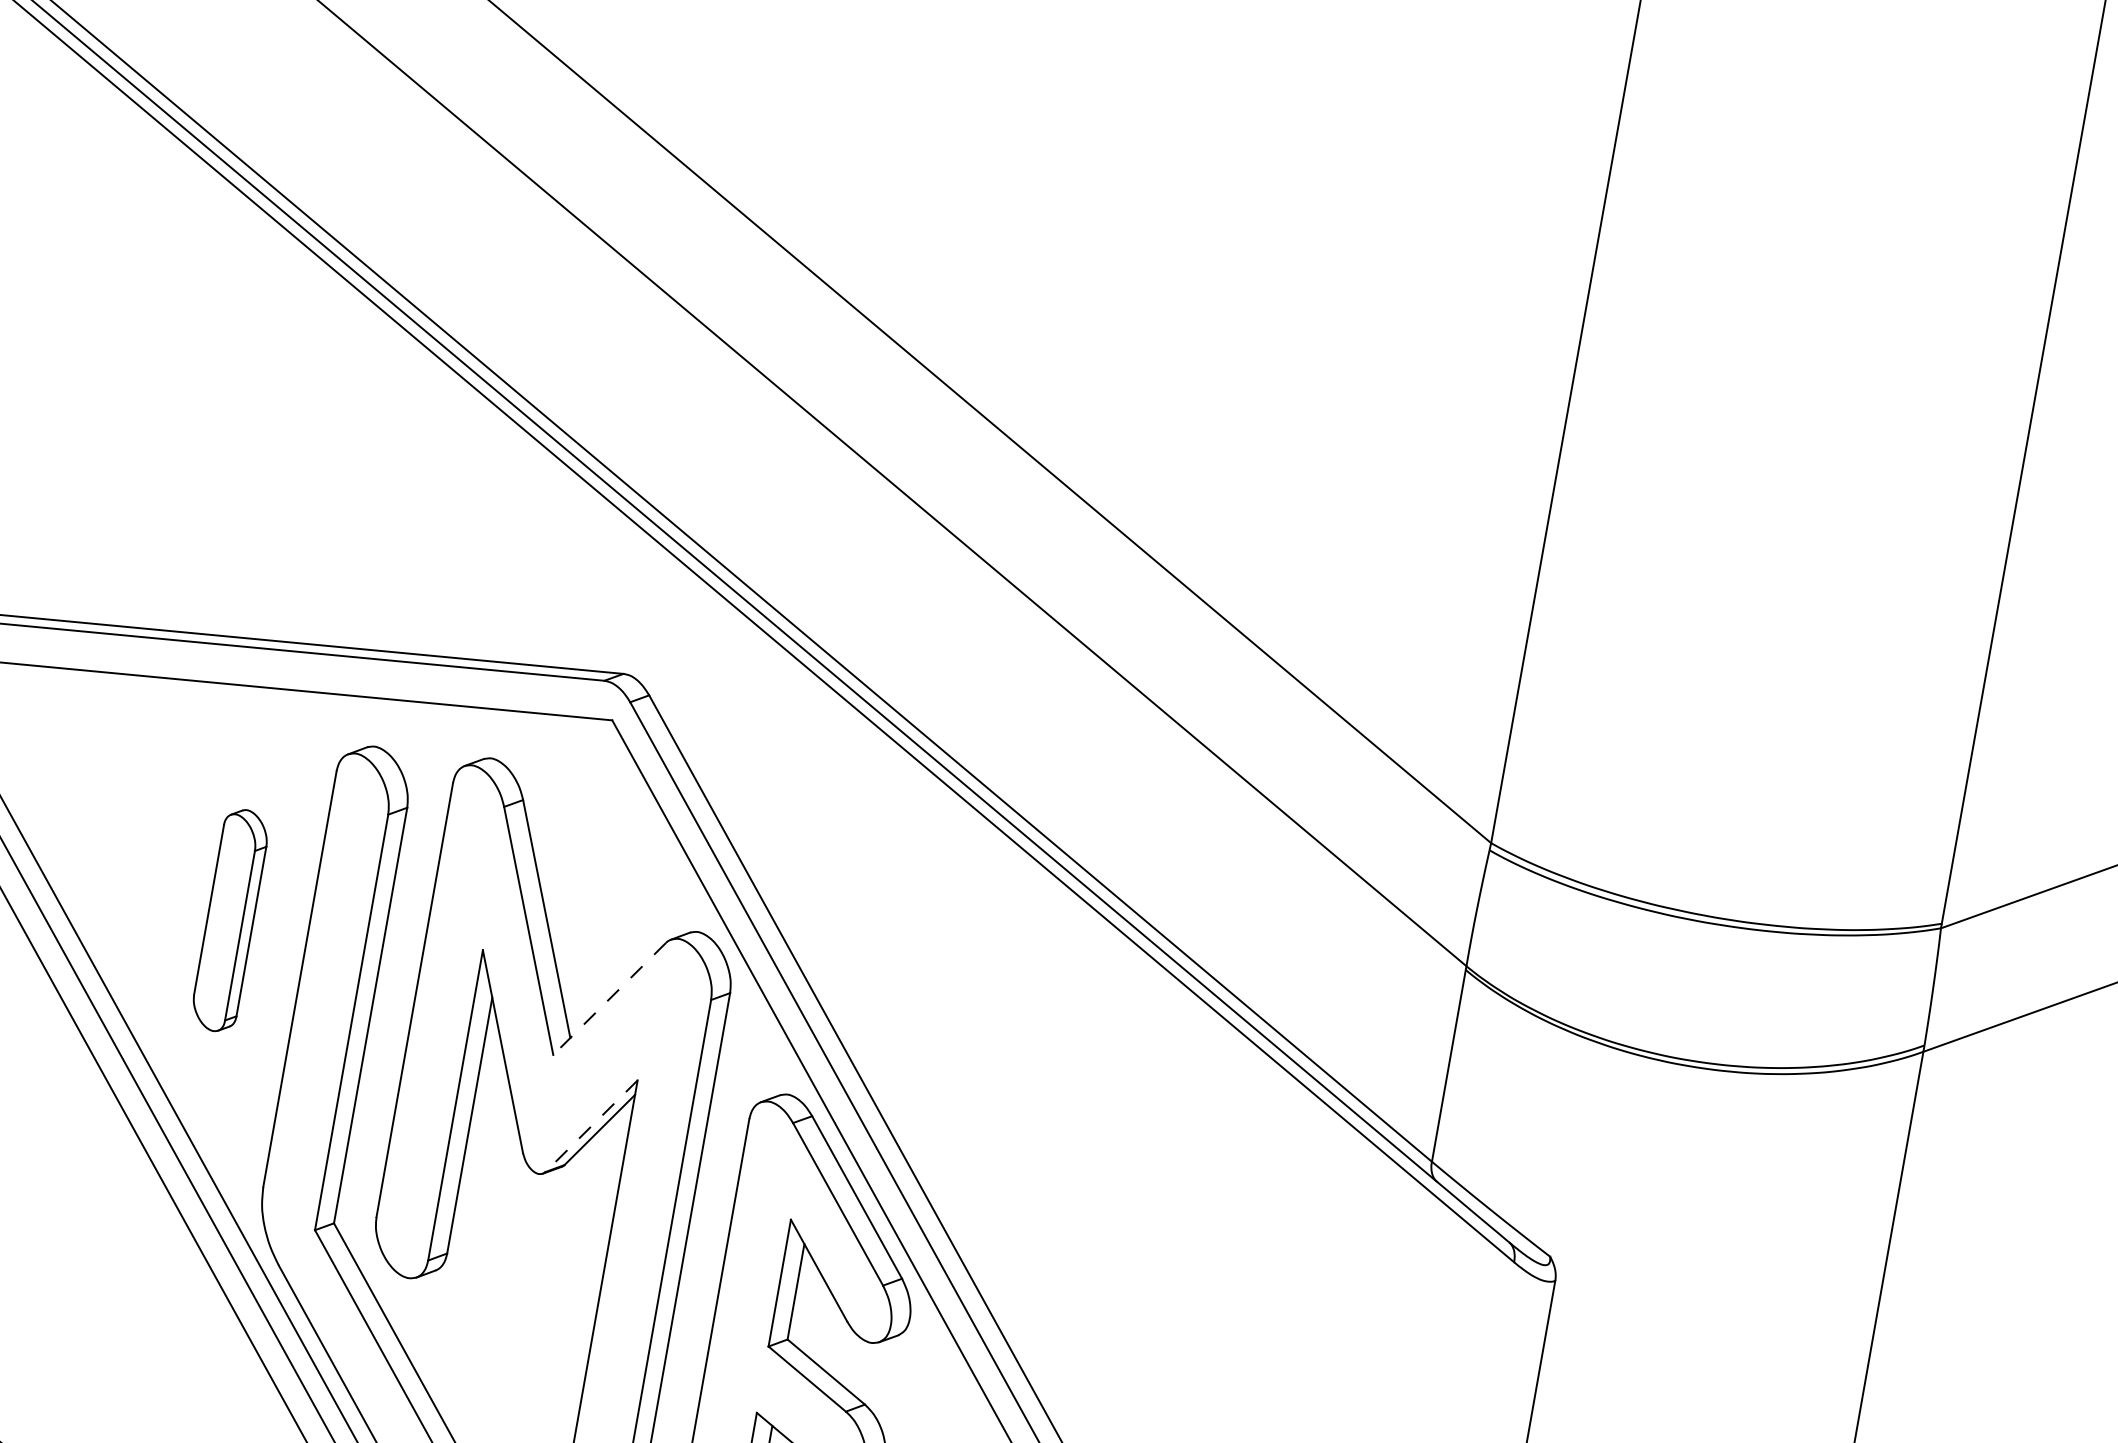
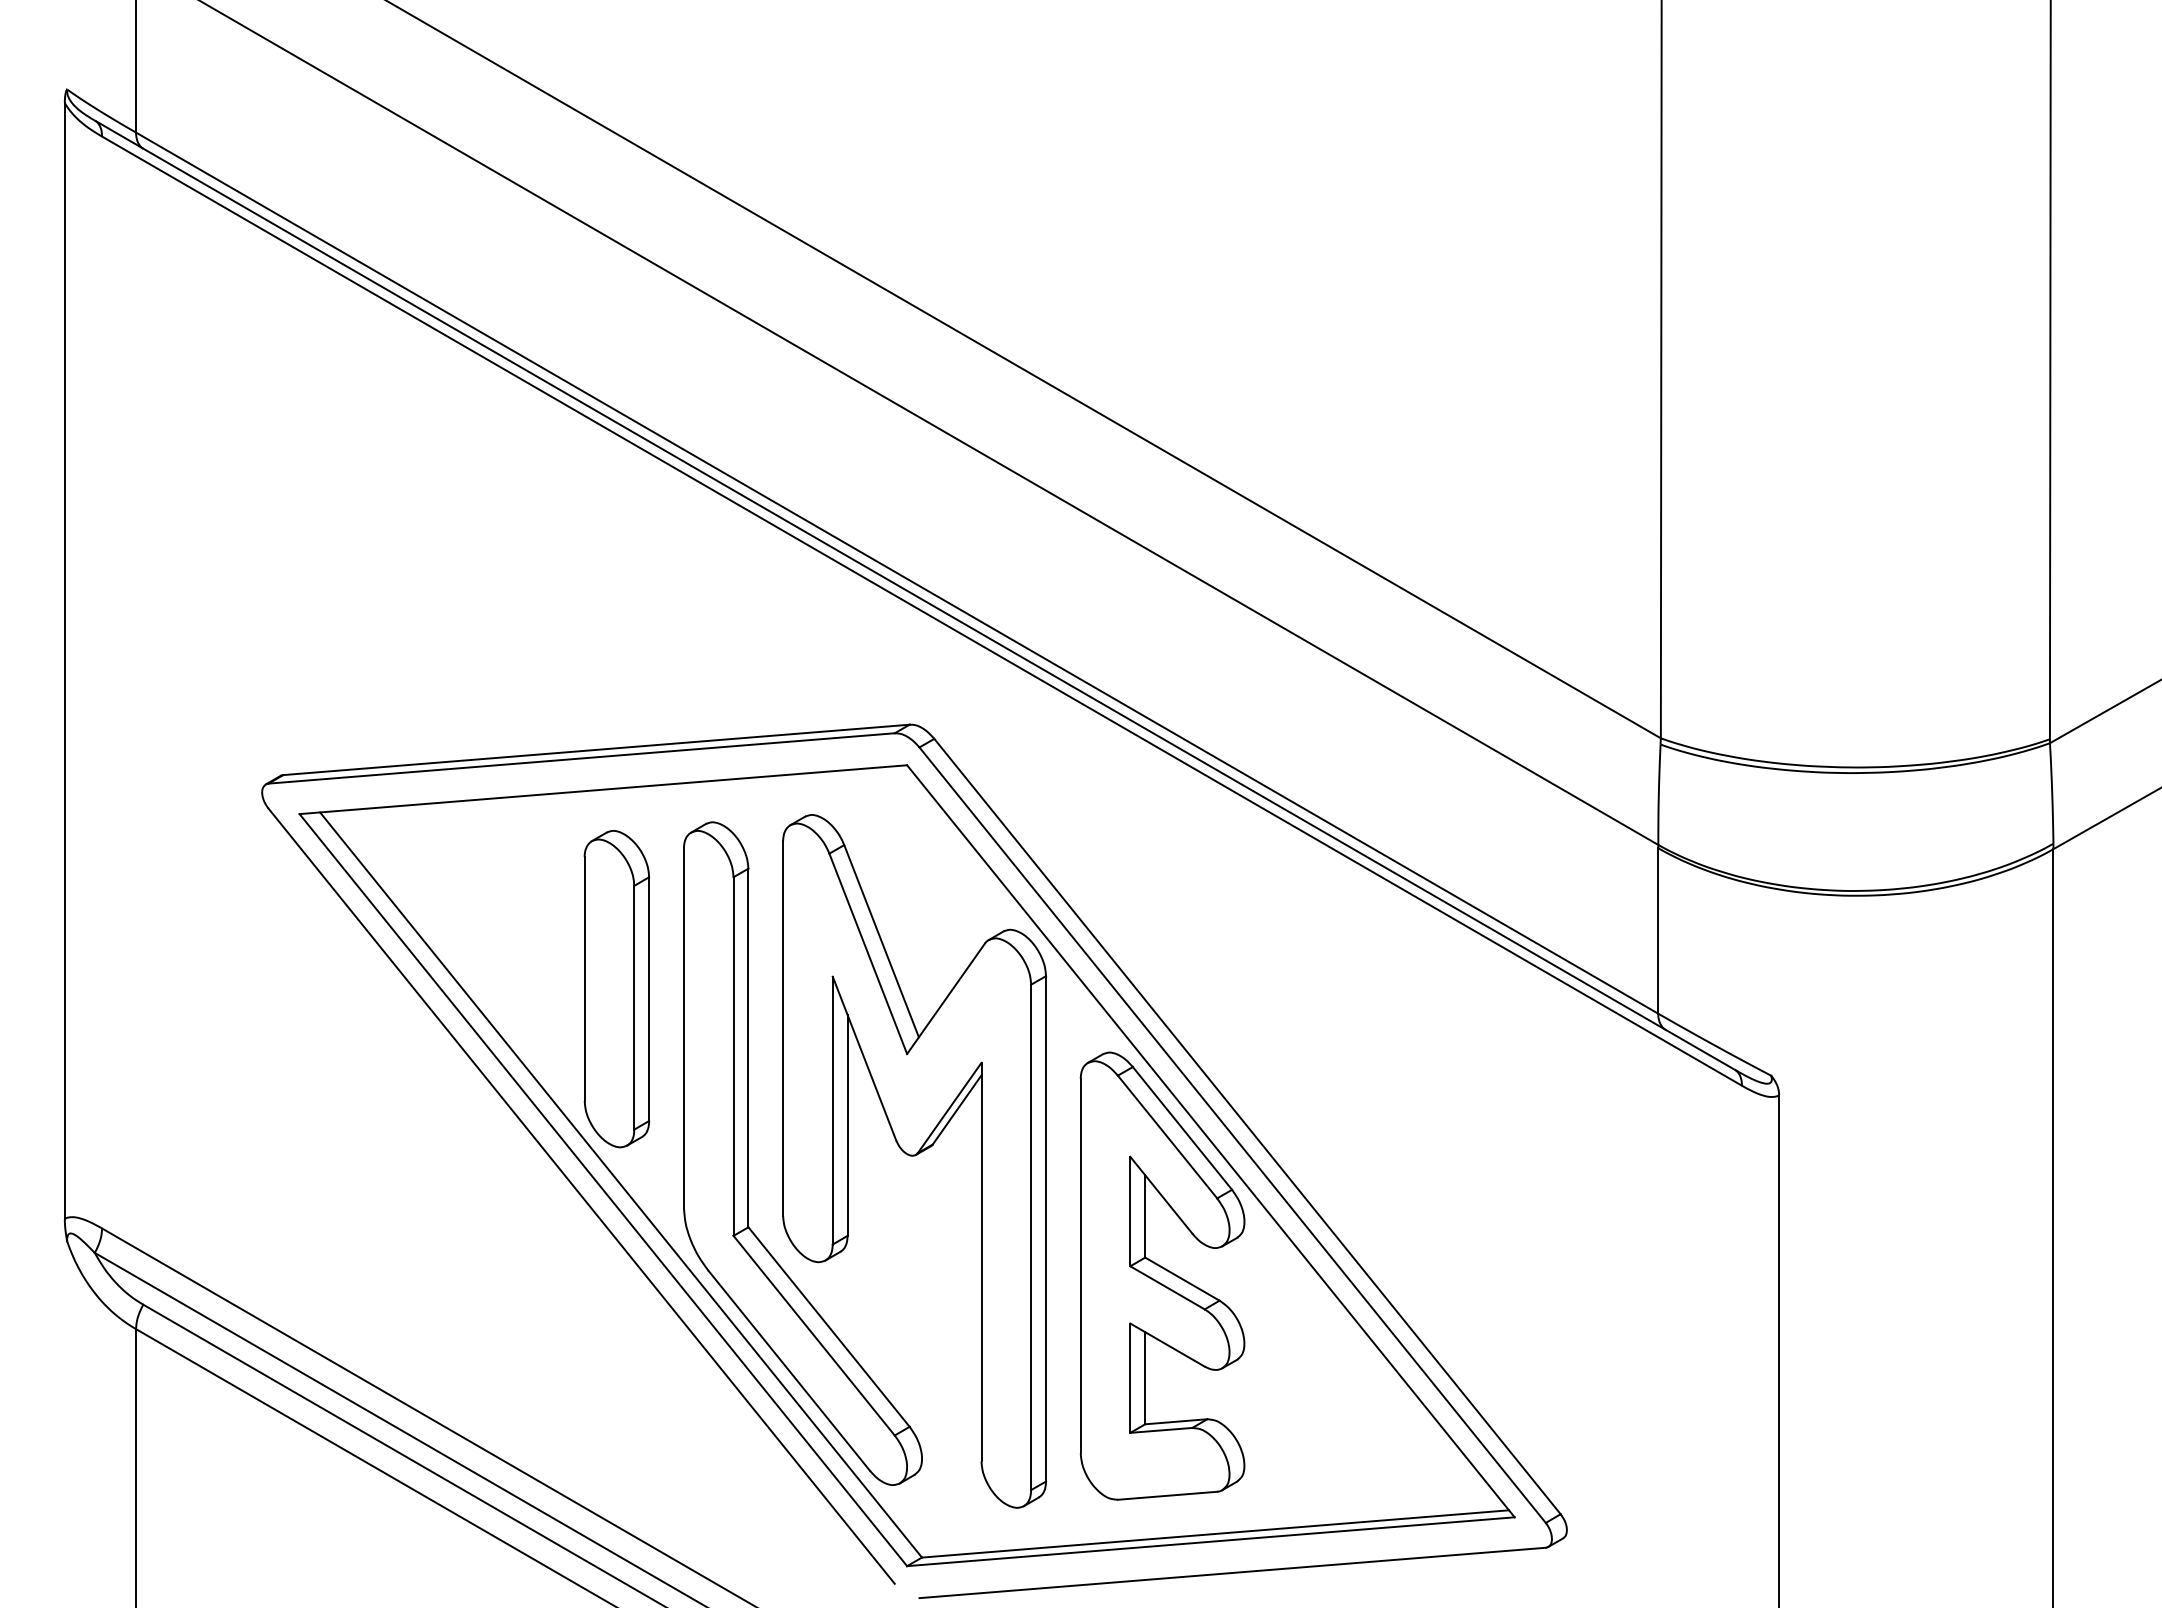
part: (229, 920) -> (616, 989), size x1.67
line: (608, 999) -> (945, 999), dashed -> solid
line: (591, 1126) -> (949, 1108), dashed -> solid

